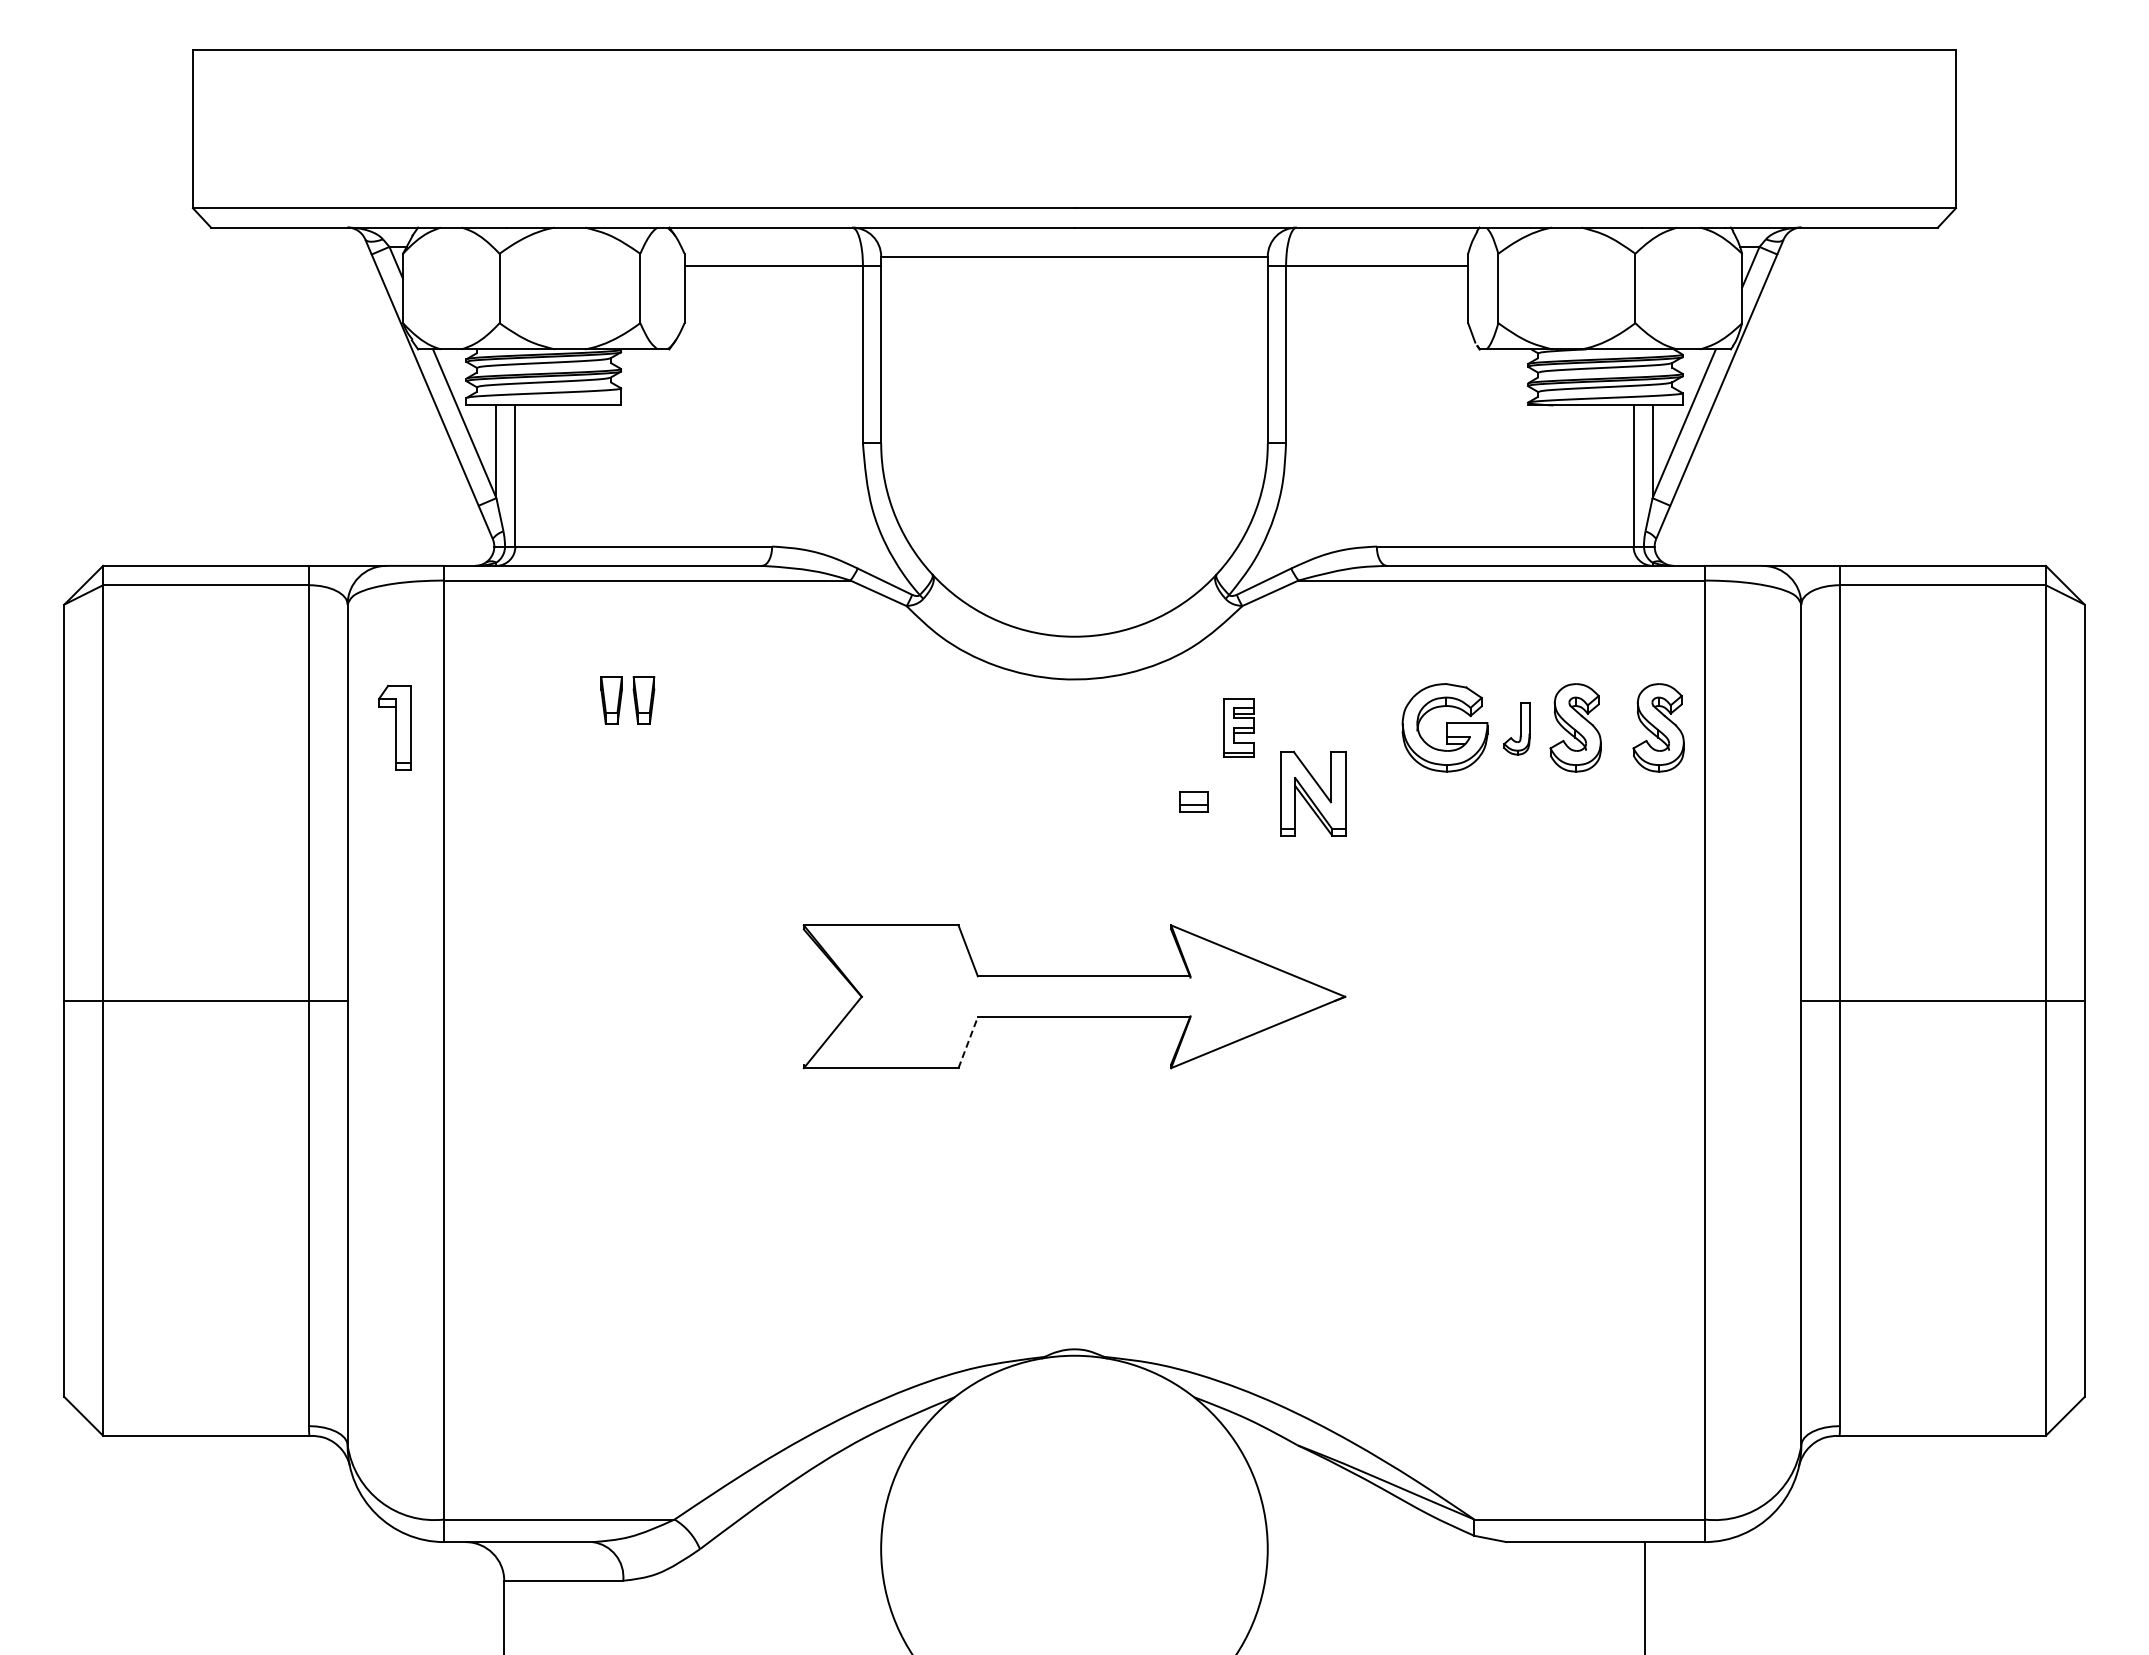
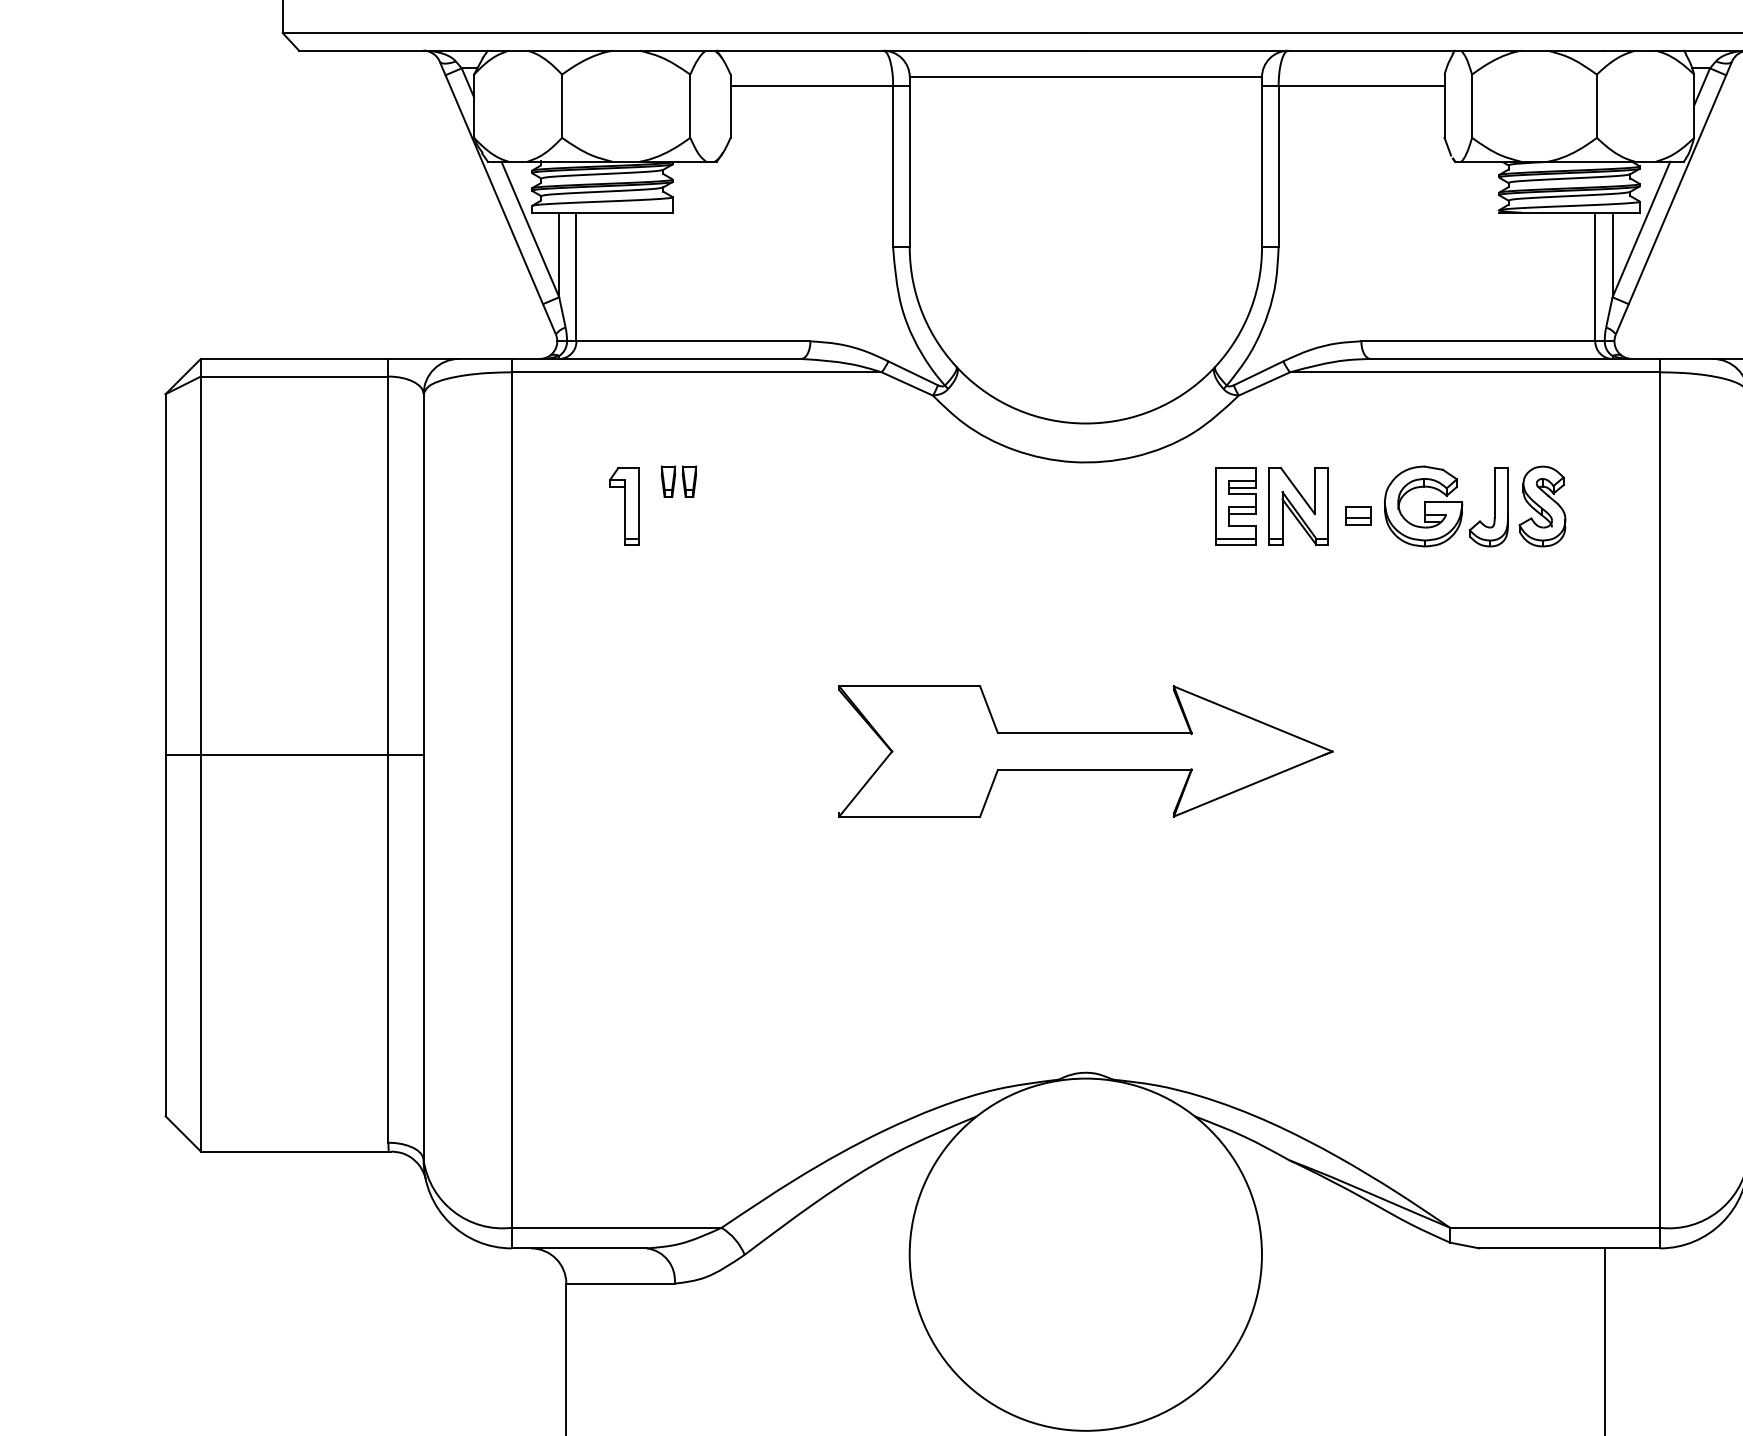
part: (627, 700) -> (678, 481), size x0.71
part: (394, 727) -> (623, 506), moved
part: (1238, 727) -> (1235, 506), size x1.43
part: (1658, 727) -> (1617, 506), removed
part: (1516, 728) -> (1488, 507), size x1.67
part: (1313, 793) -> (1299, 506), moved
part: (1193, 801) -> (1358, 515), moved
line: (968, 1042) -> (989, 793), dashed -> solid

